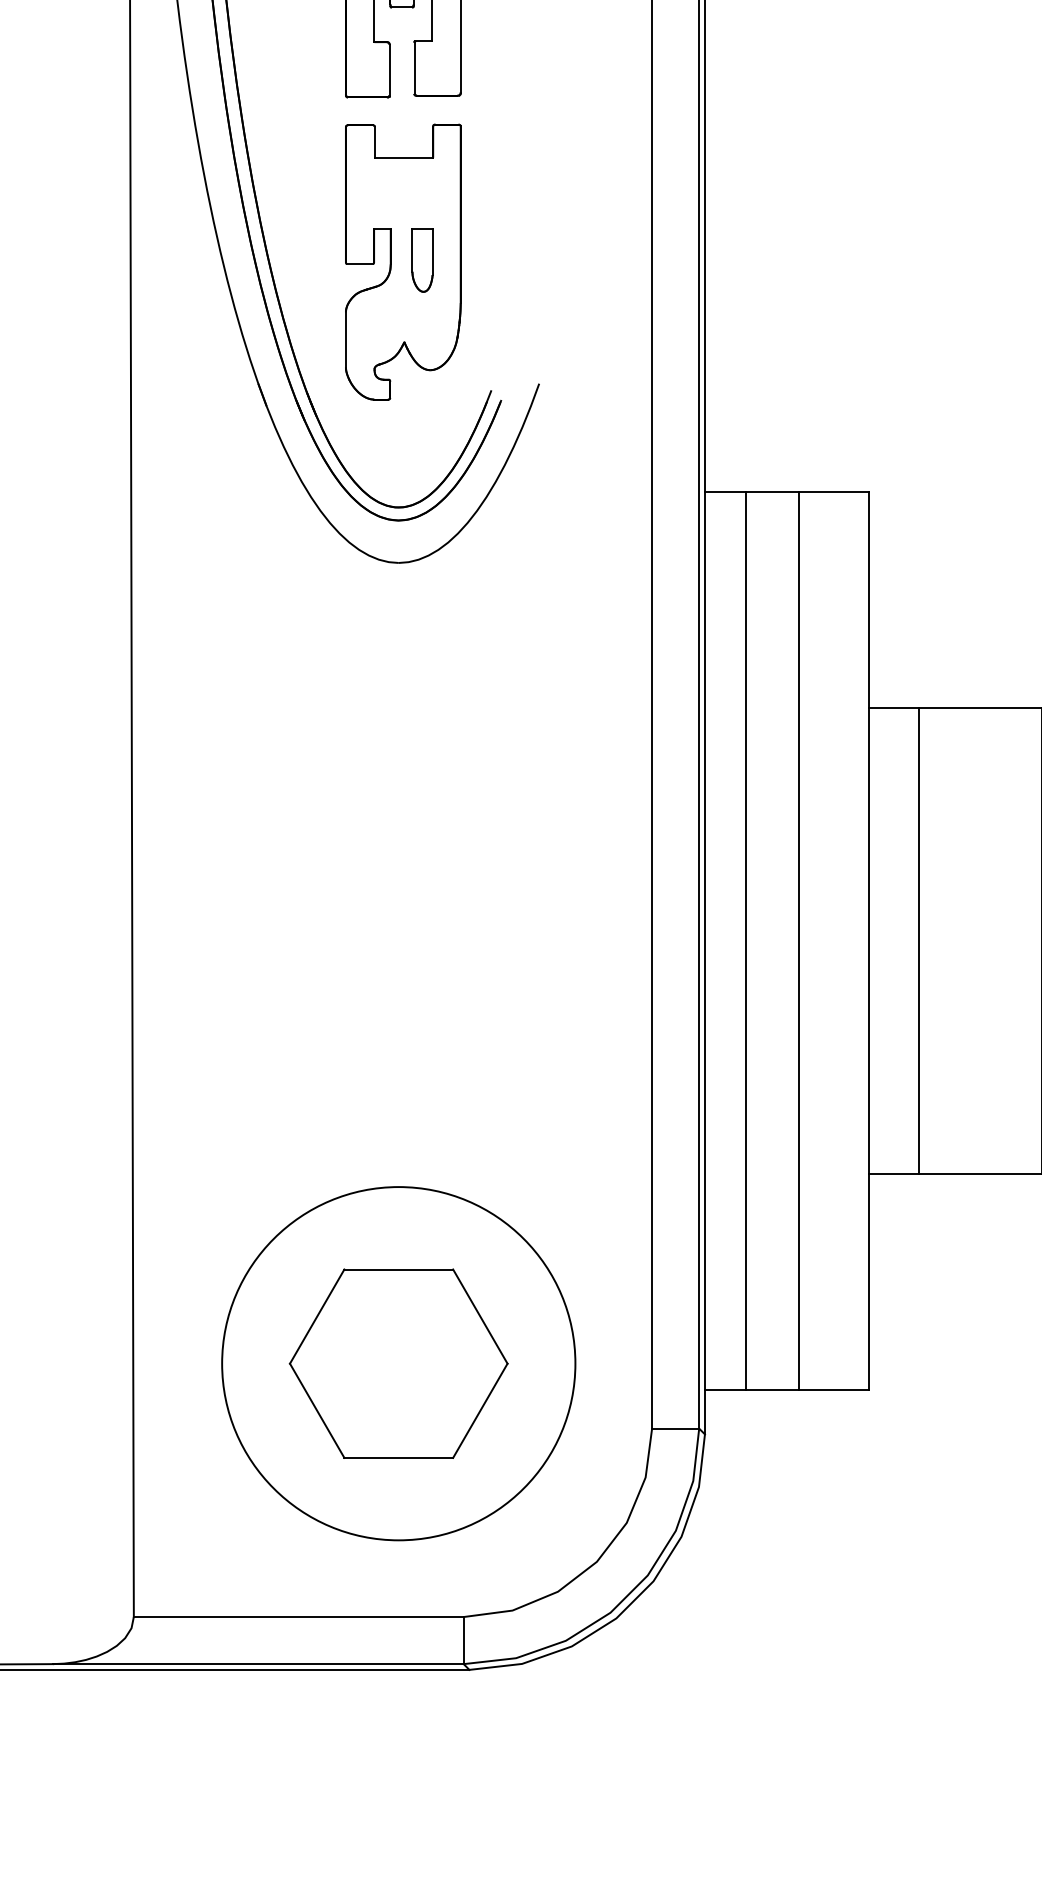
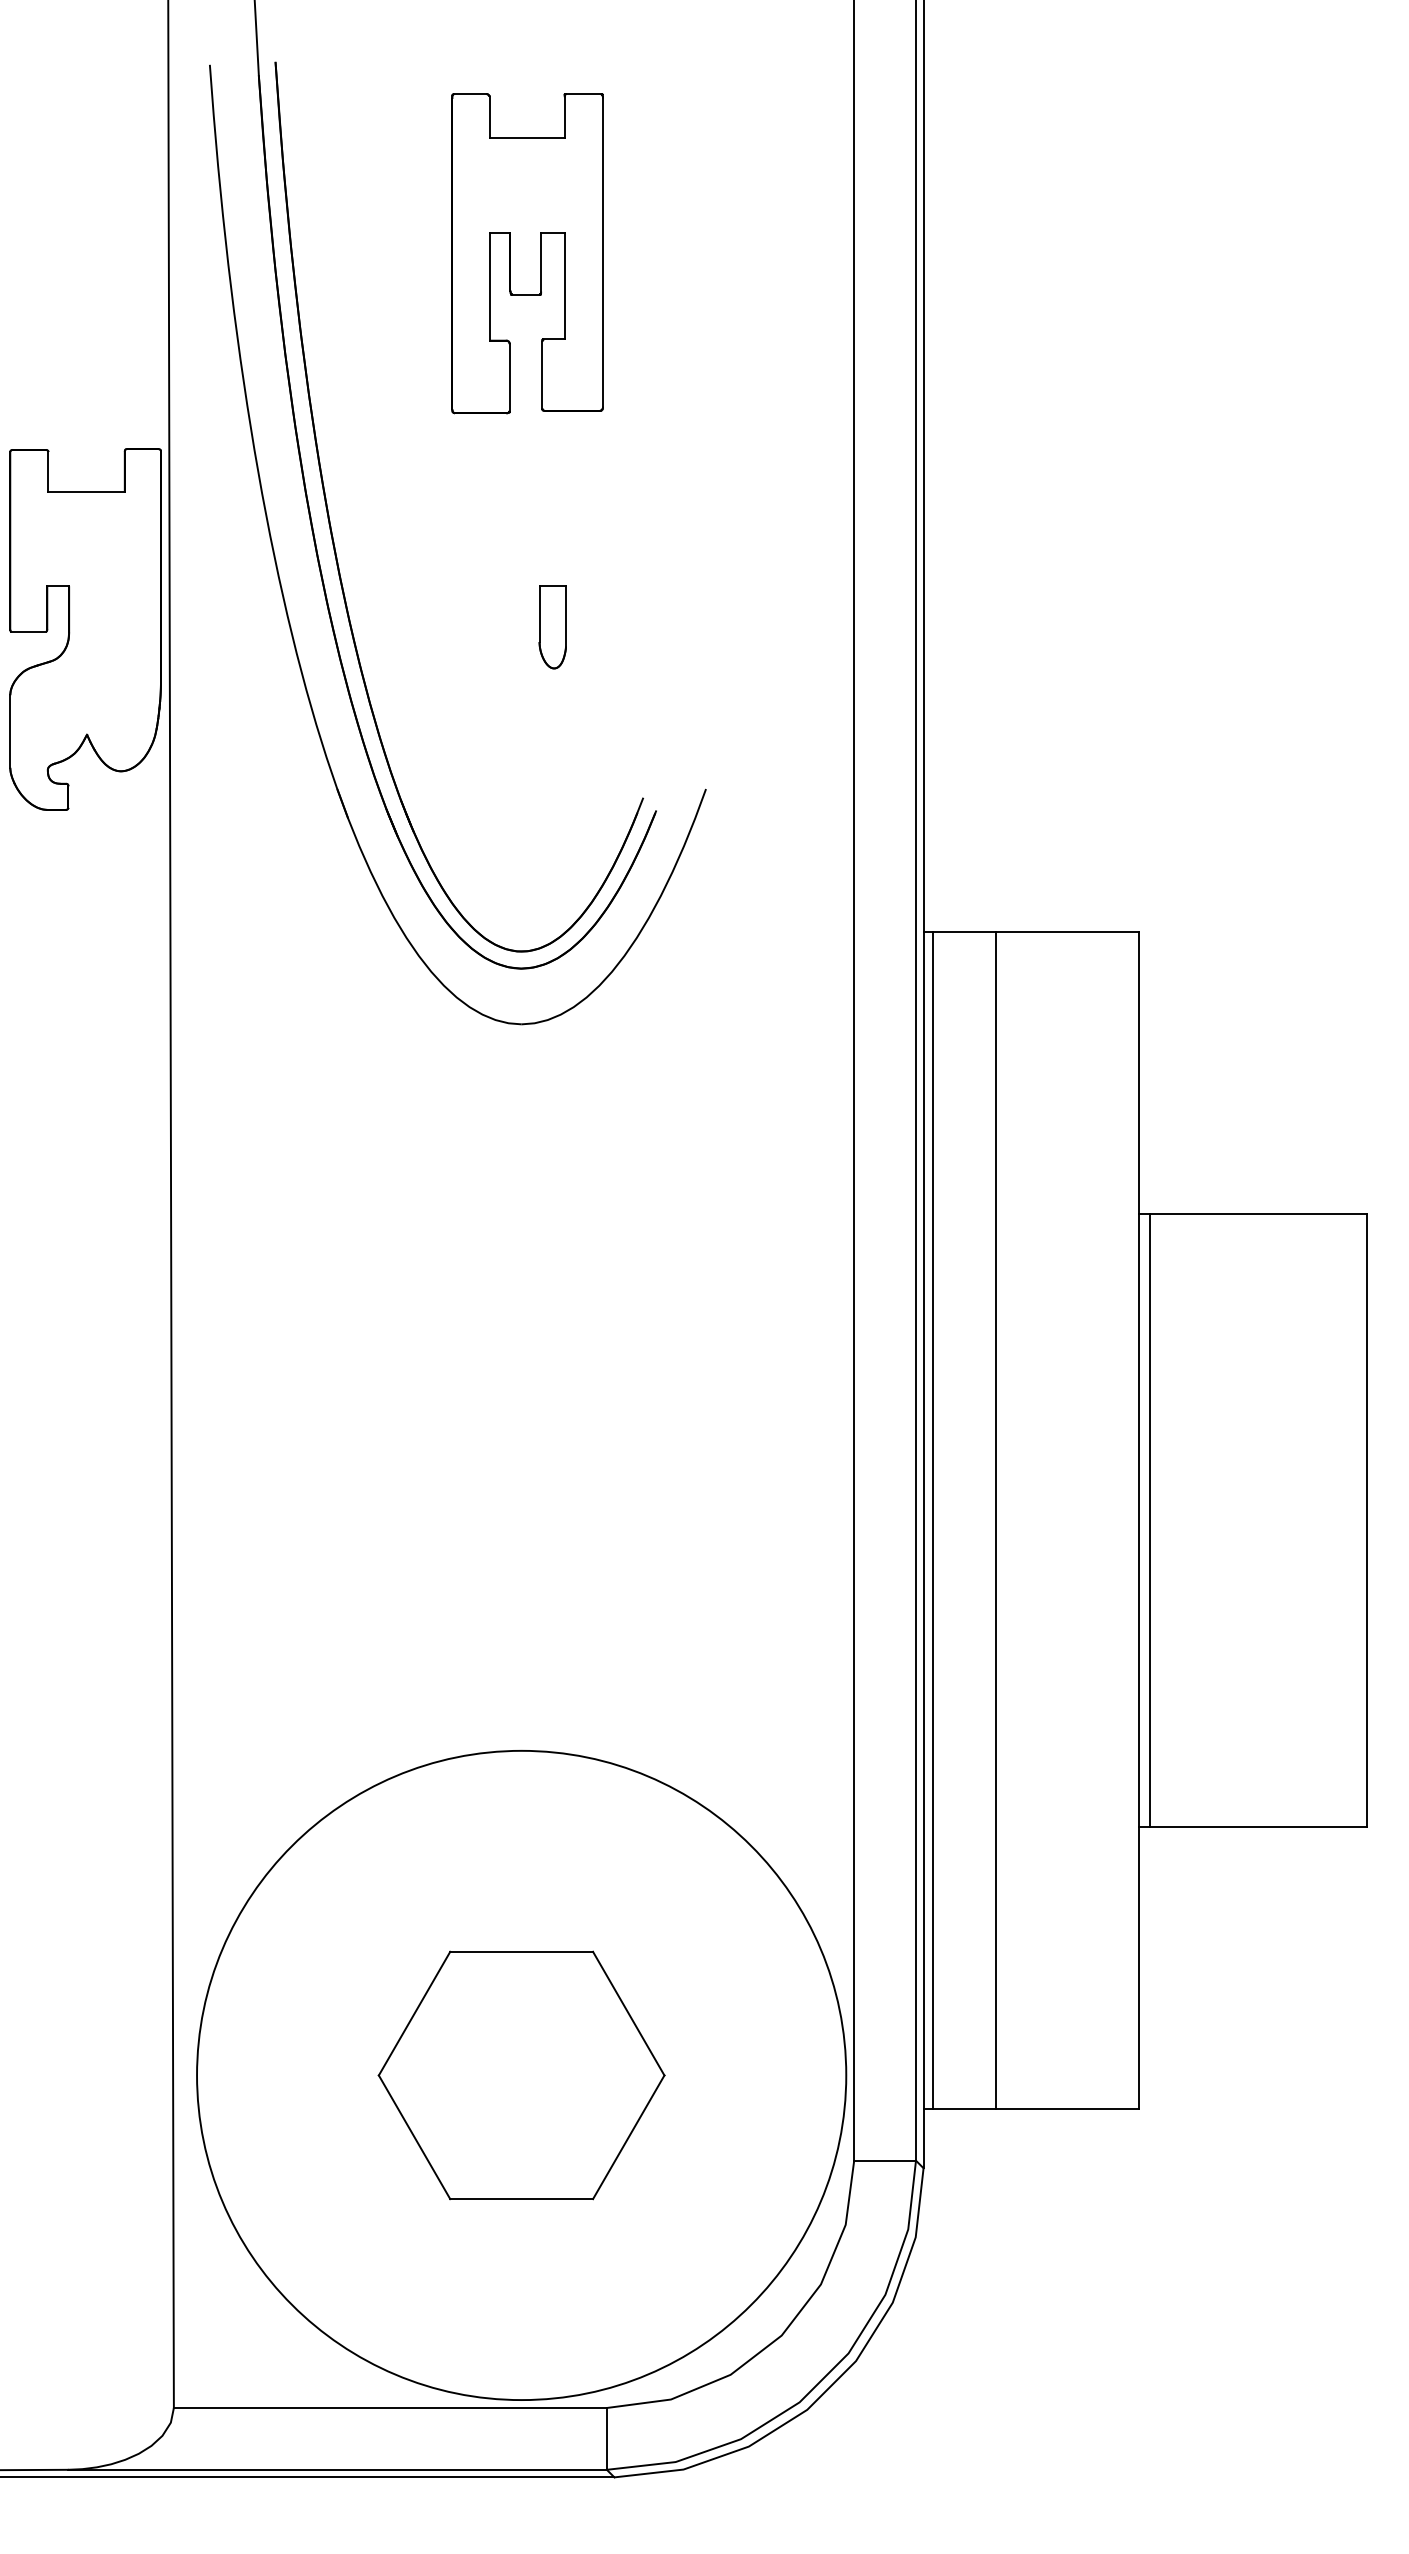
part: (403, 262) -> (85, 629), moved
line: (745, 940) -> (932, 1520), moved
line: (799, 940) -> (995, 1520), moved
line: (918, 940) -> (1149, 1520), moved
circle: (398, 1363) -> (521, 2075), size x1.4

